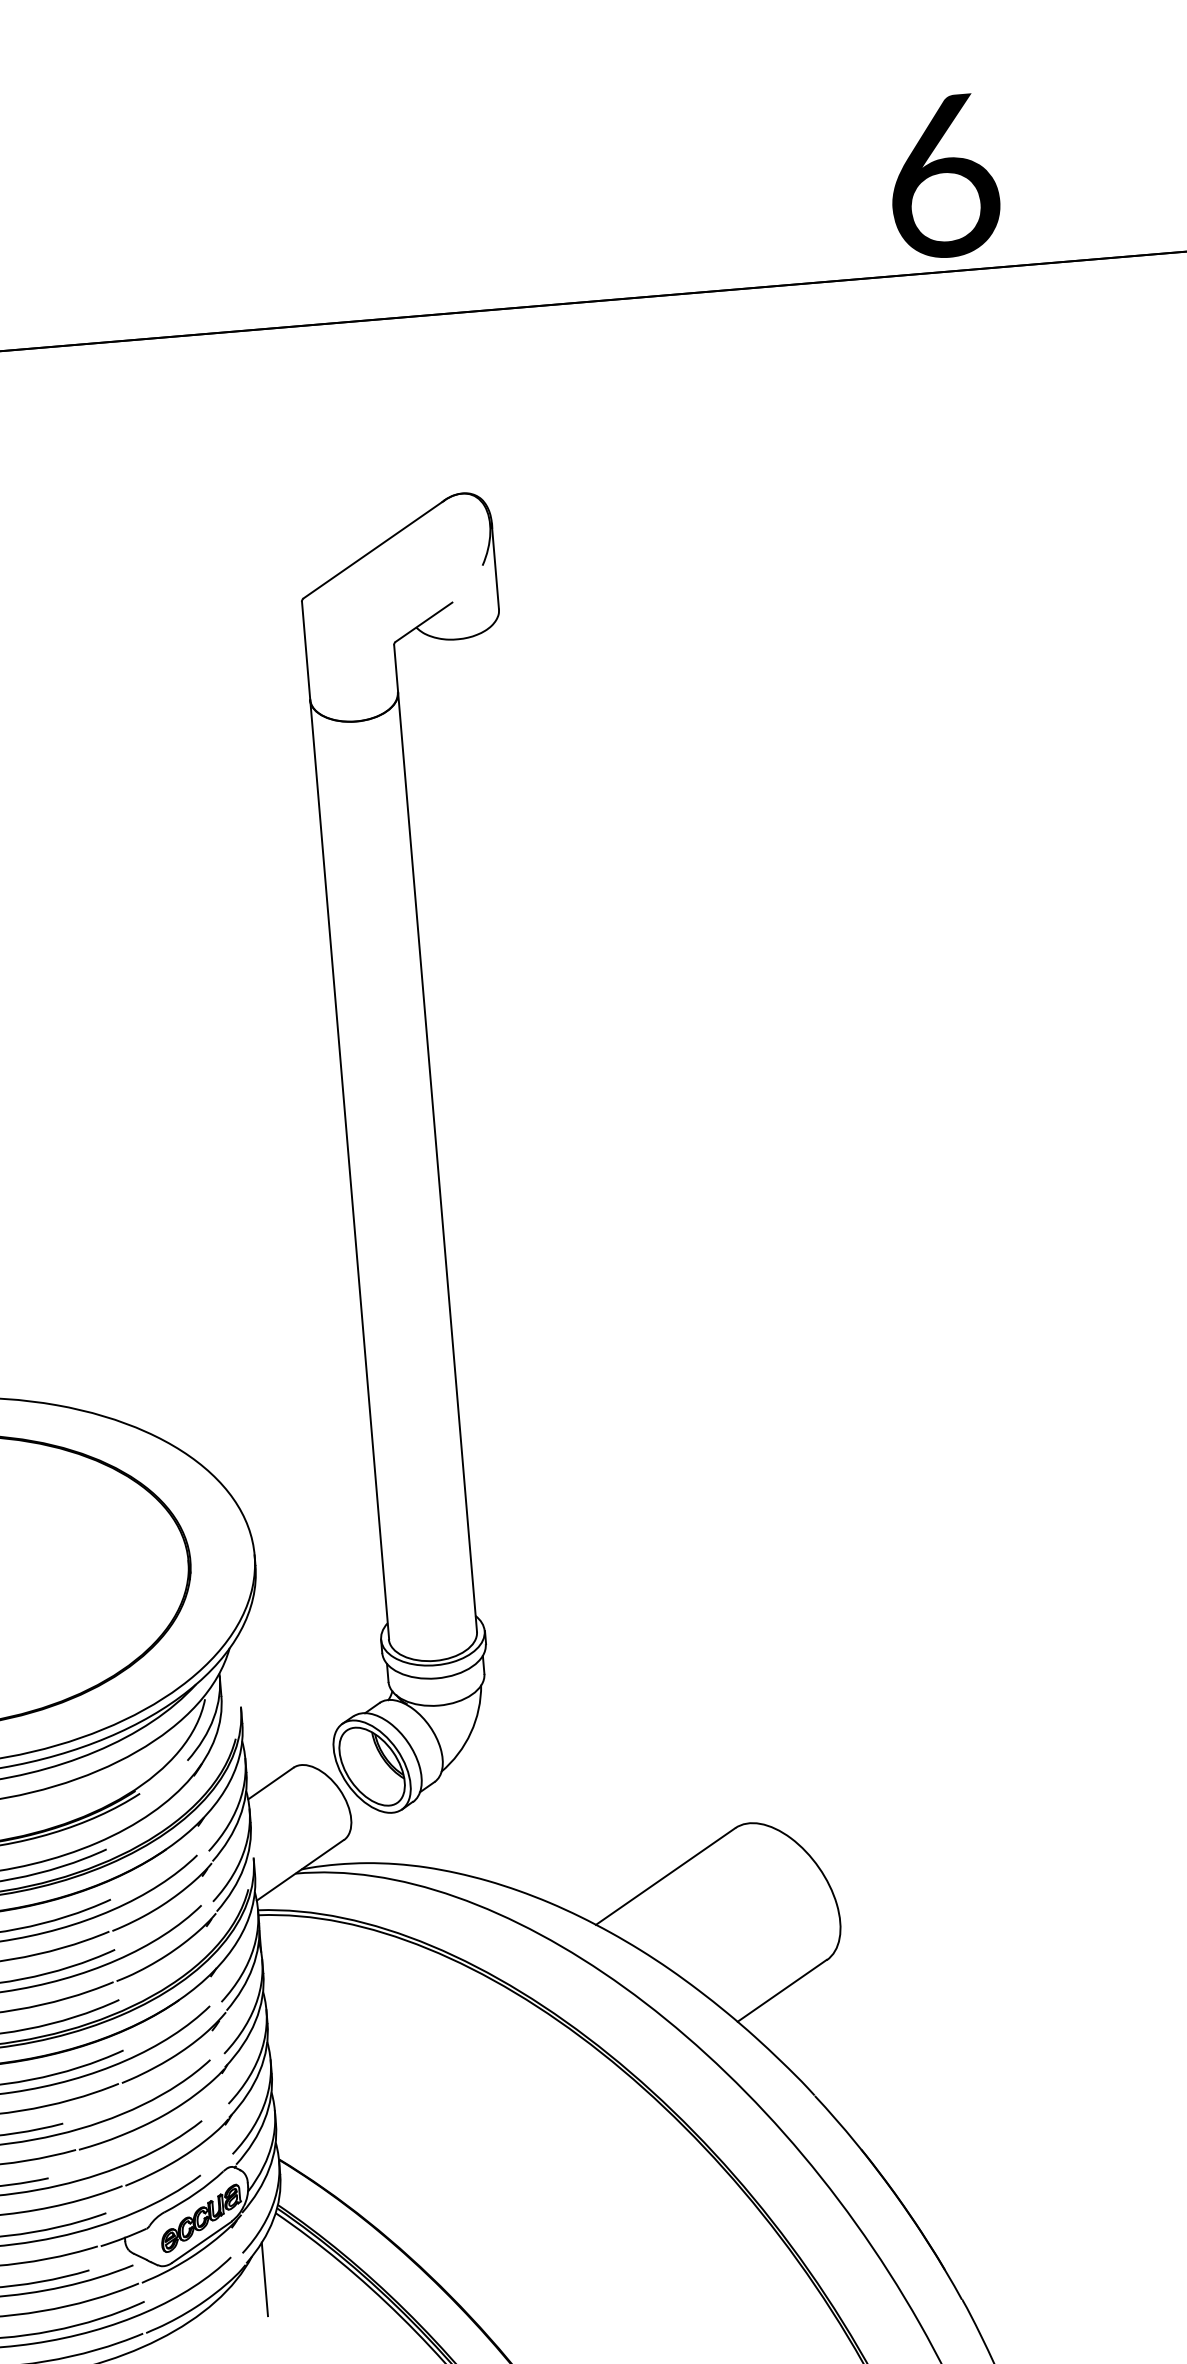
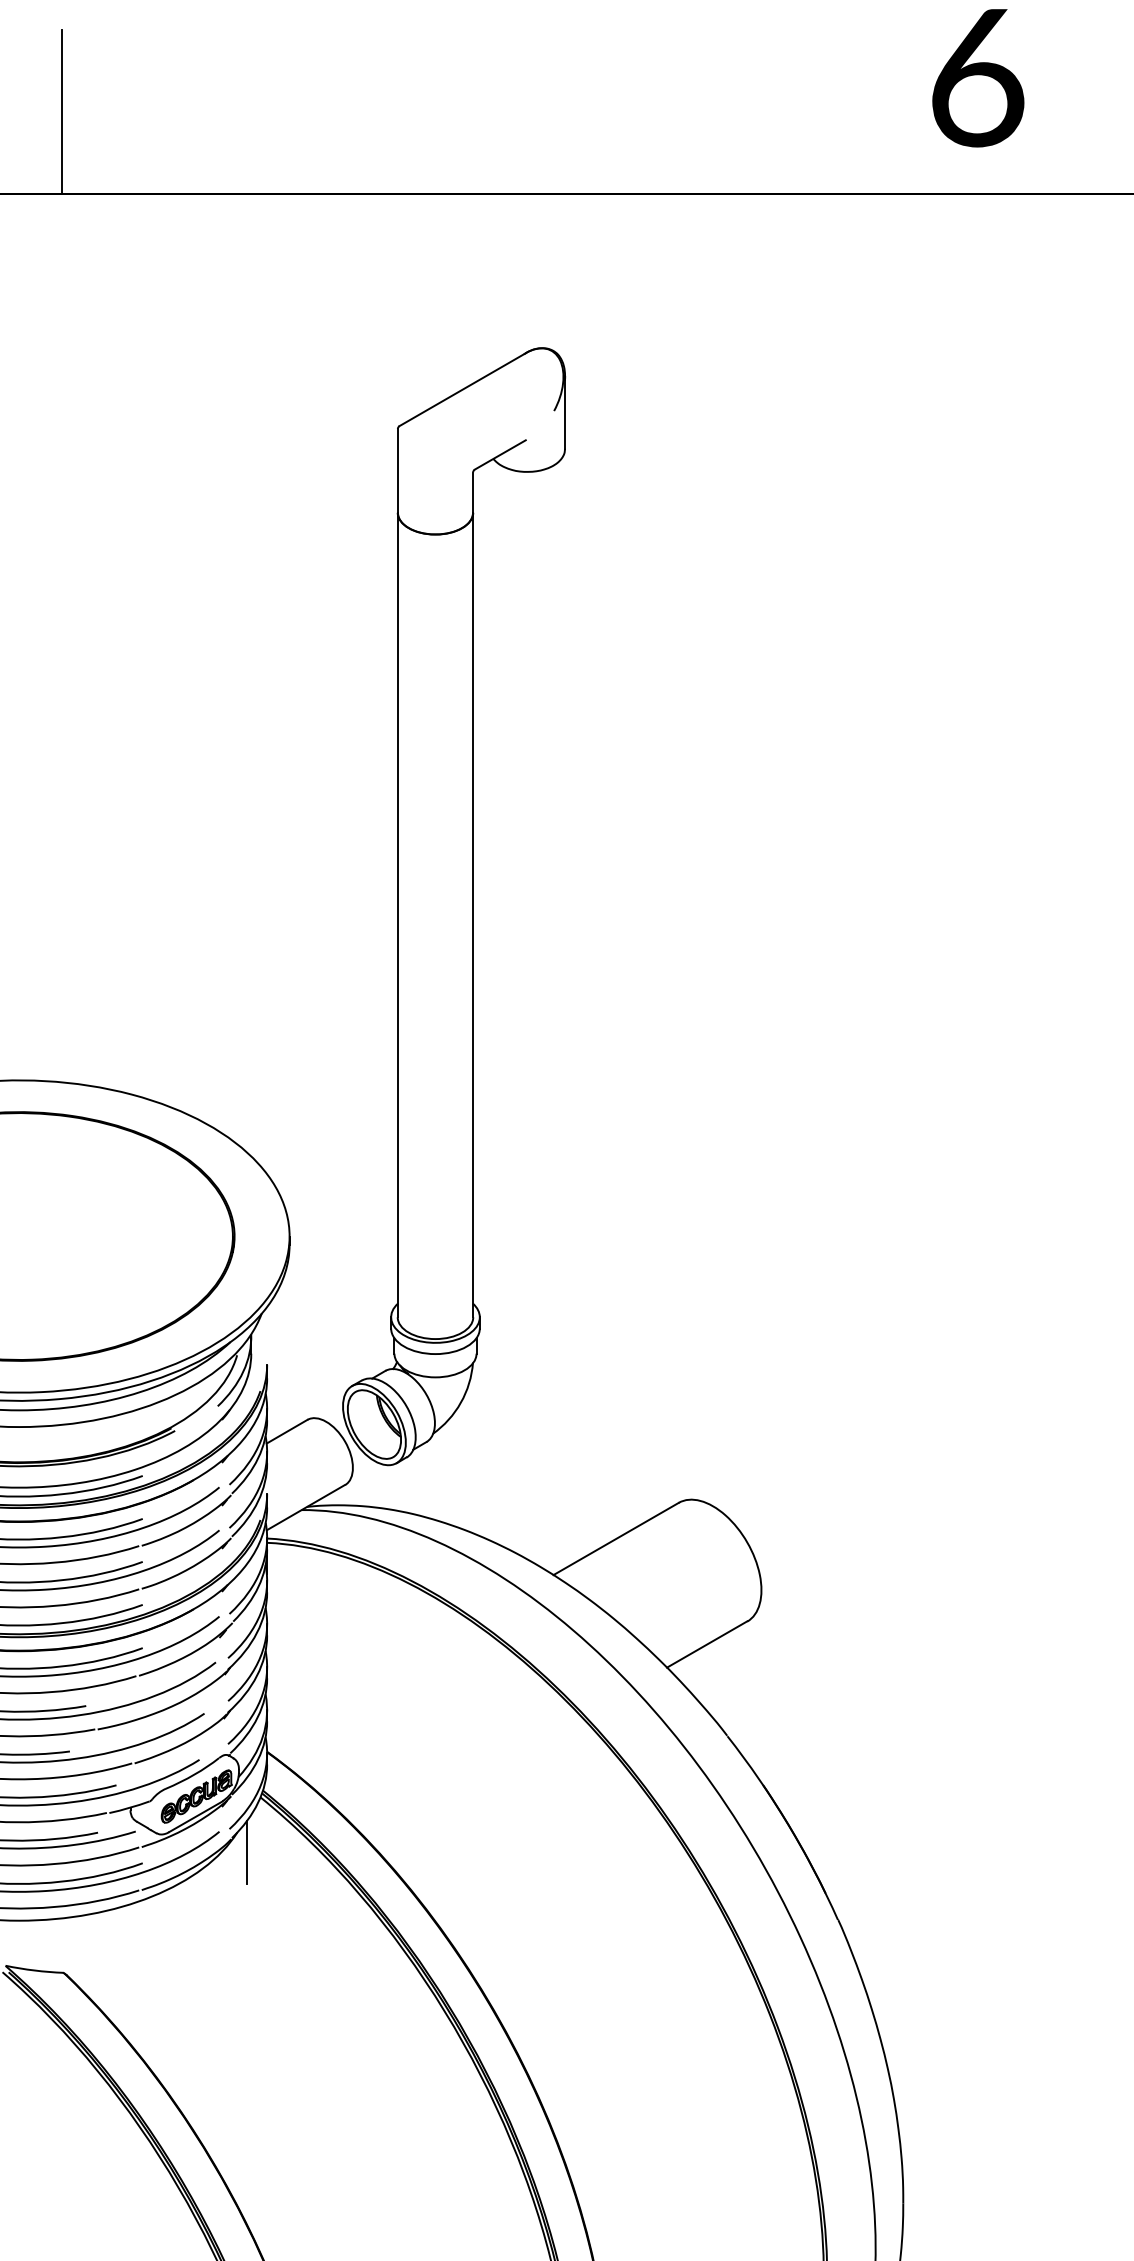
text: (944, 177) -> (978, 78), moved

